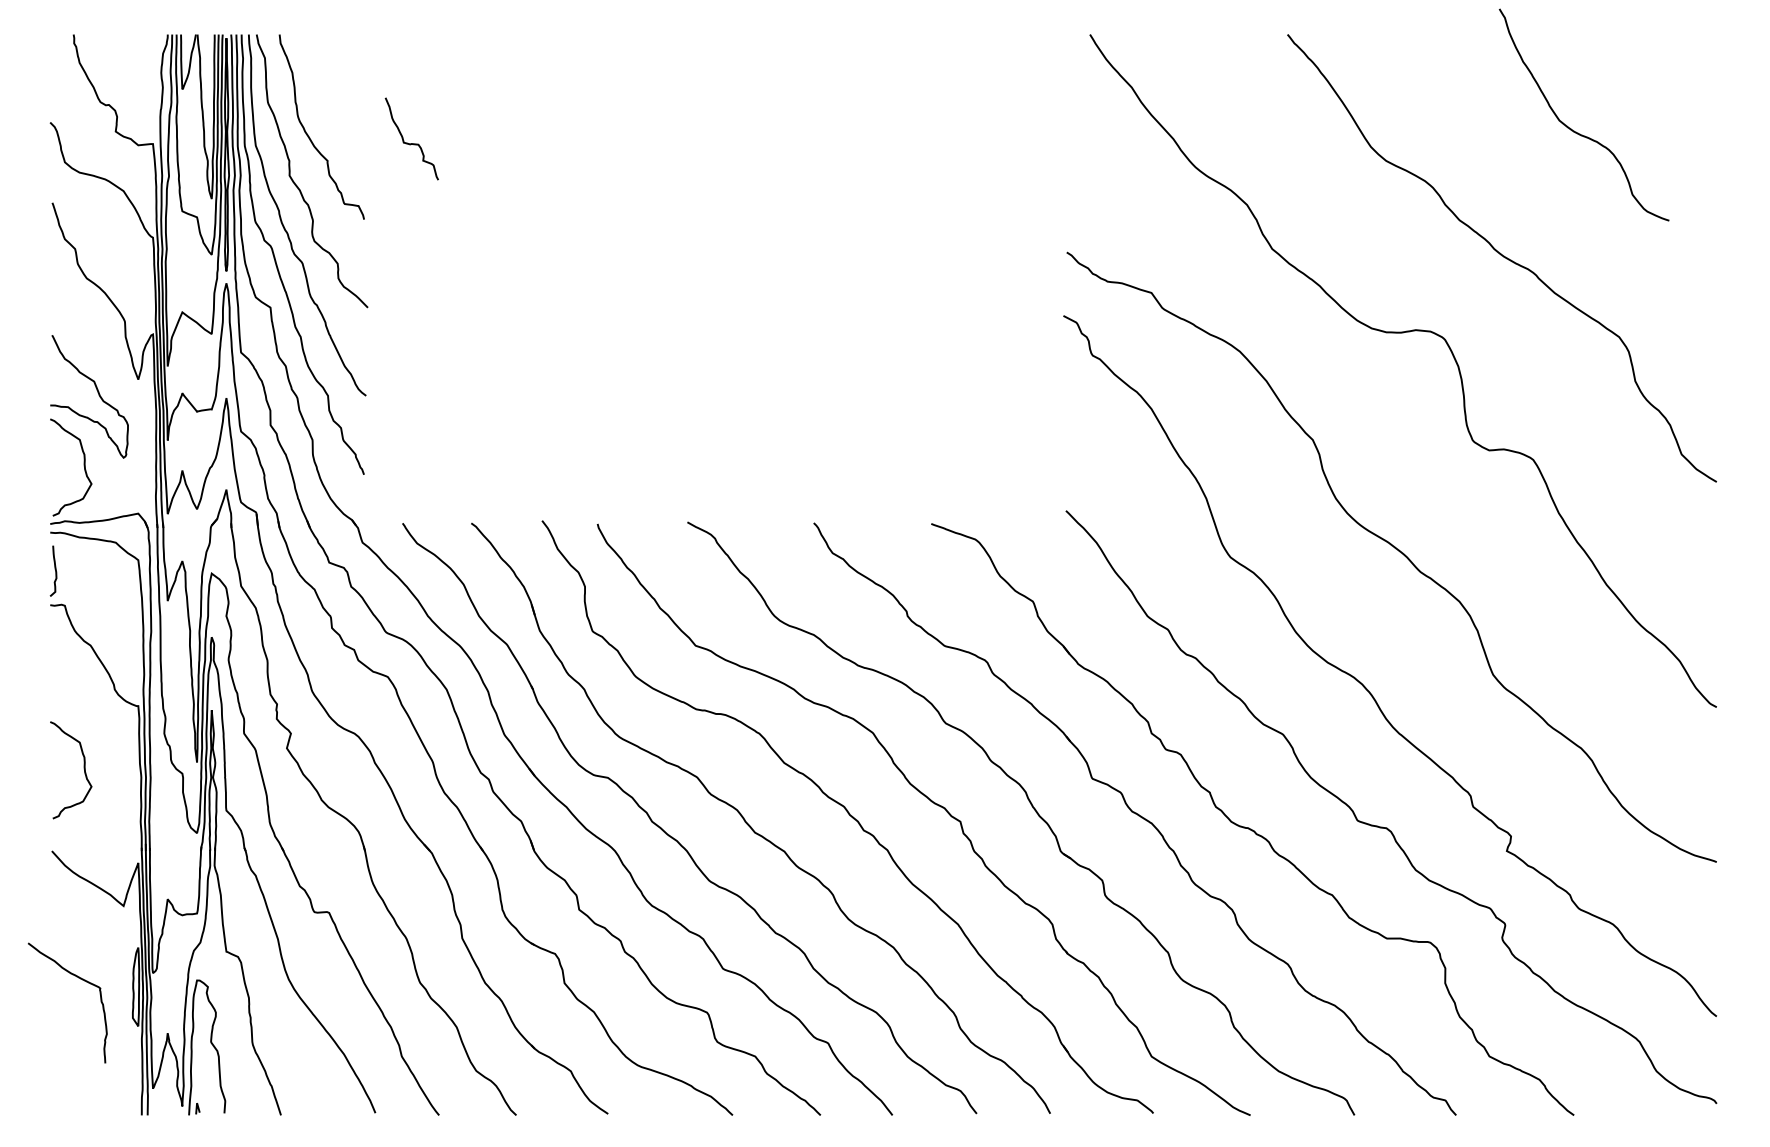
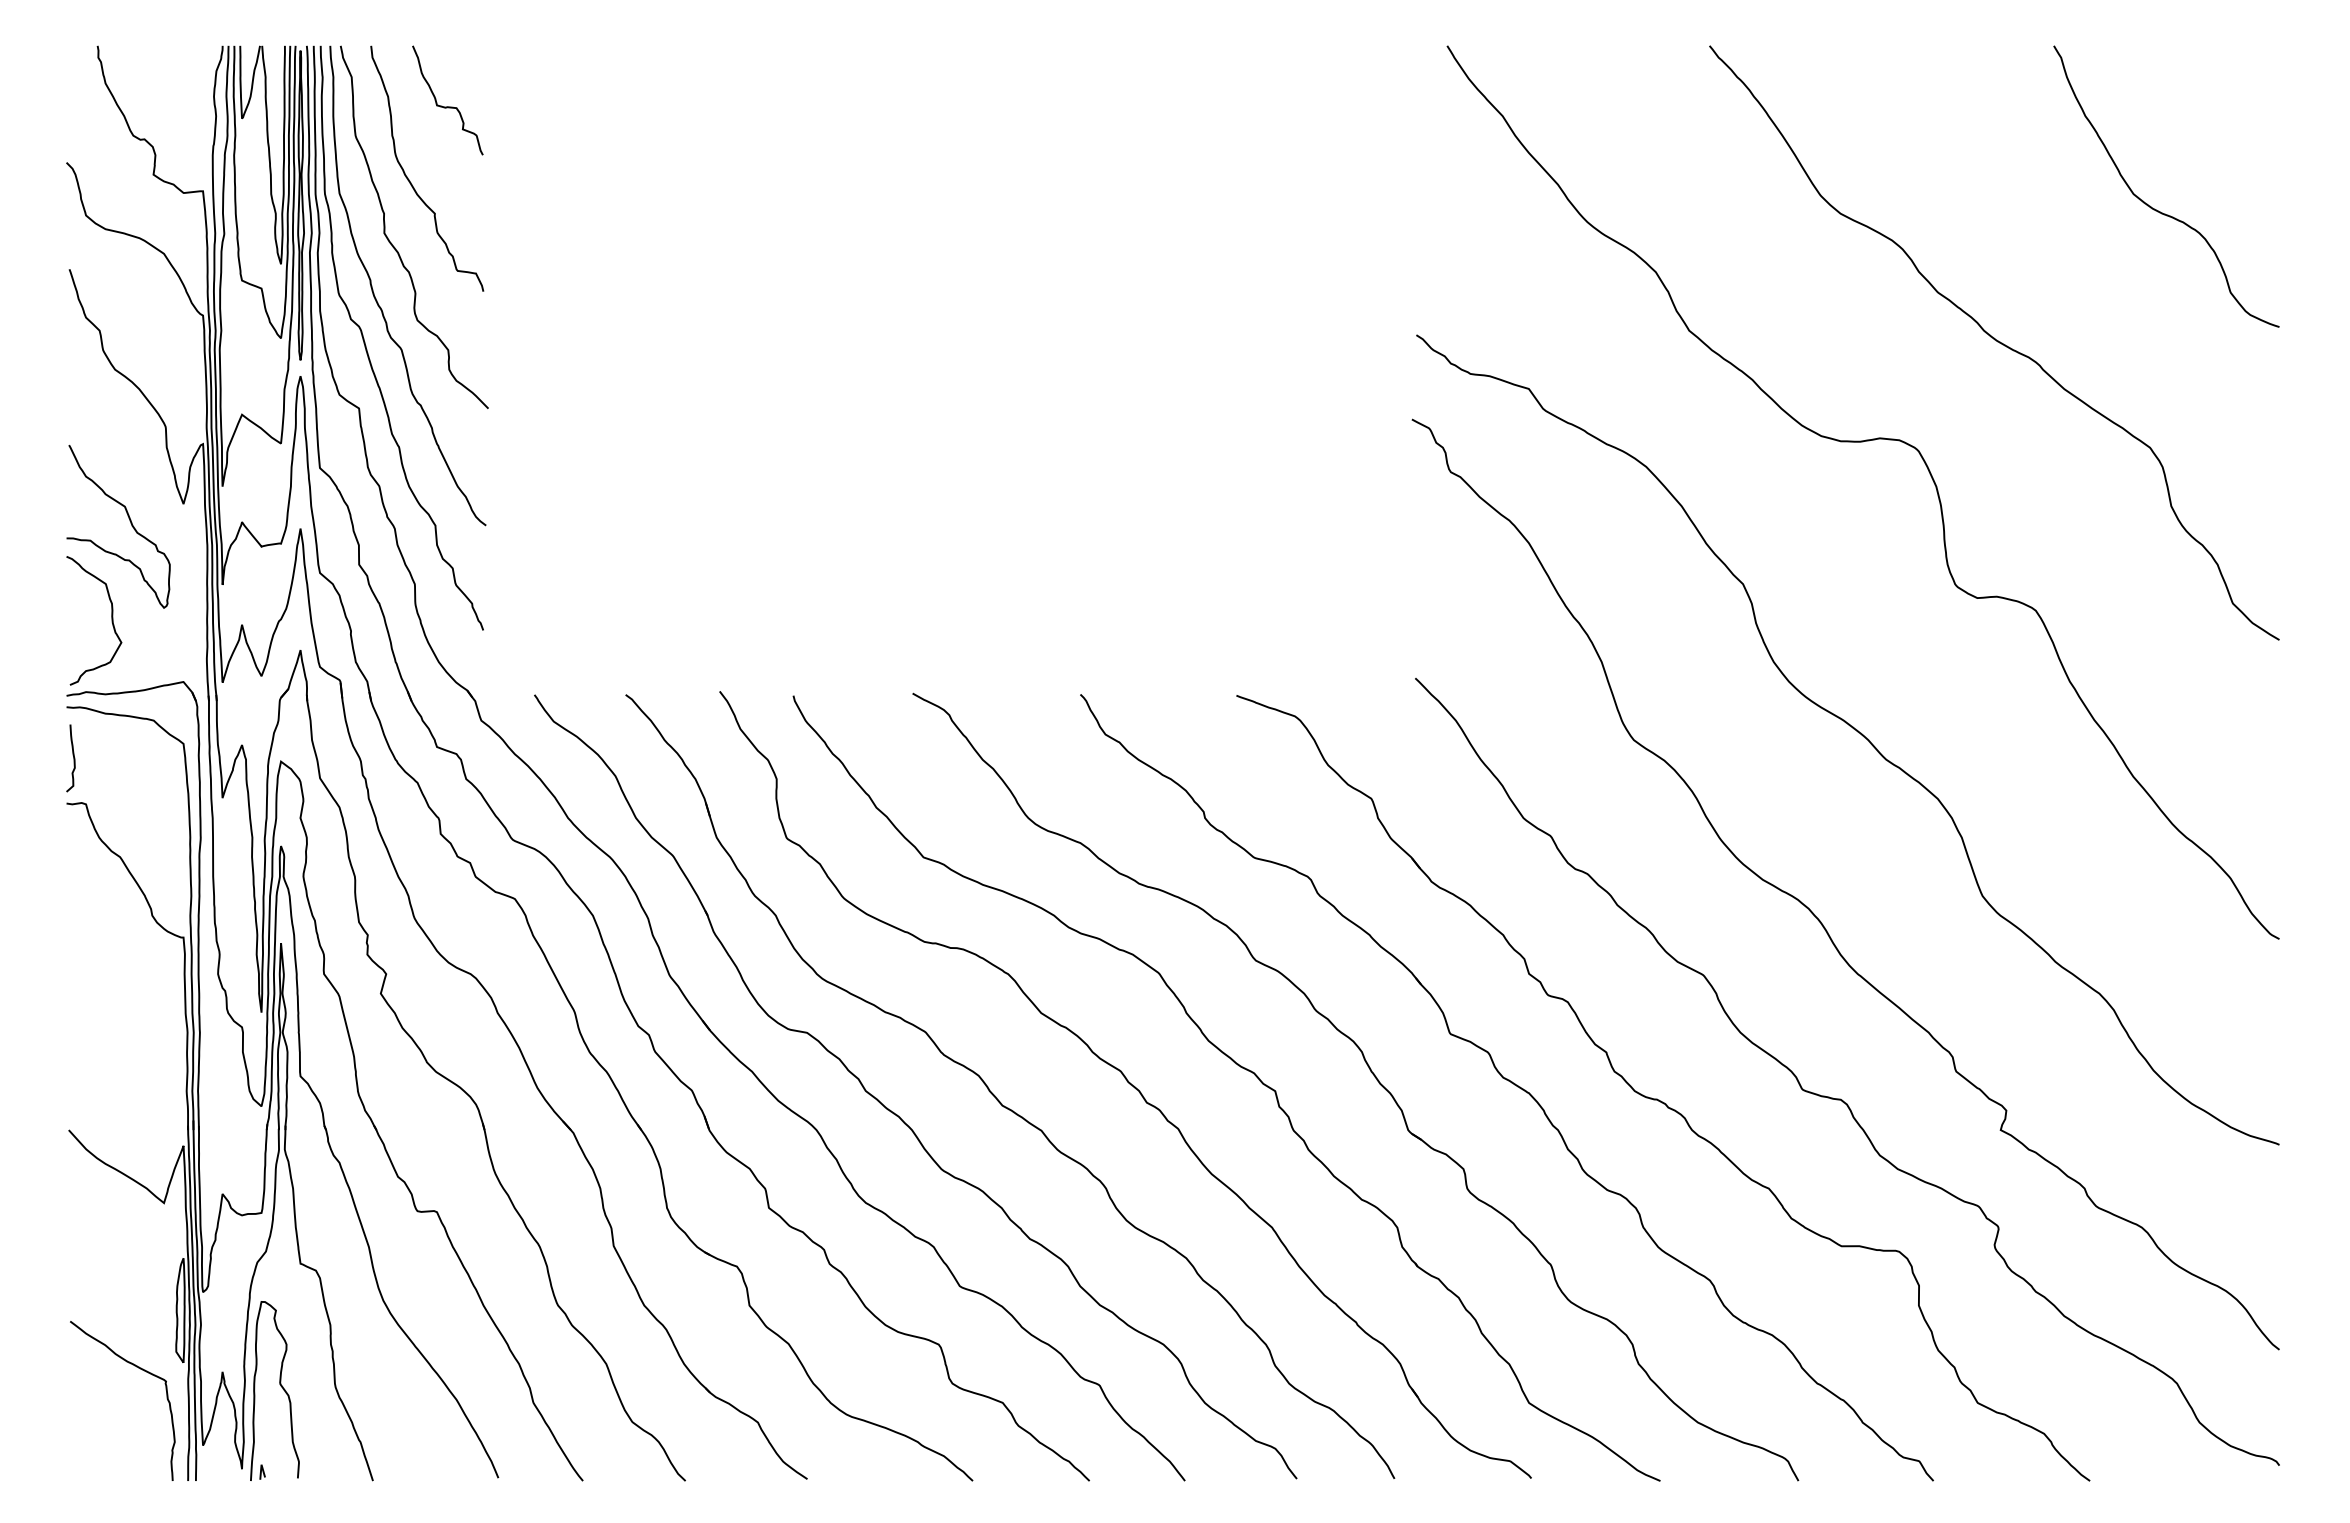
curve: (1572, 129) -> (2150, 205), moved
curve: (411, 143) -> (447, 106), moved
curve: (84, 770) -> (111, 1022), removed
curve: (79, 978) -> (138, 1368), moved

